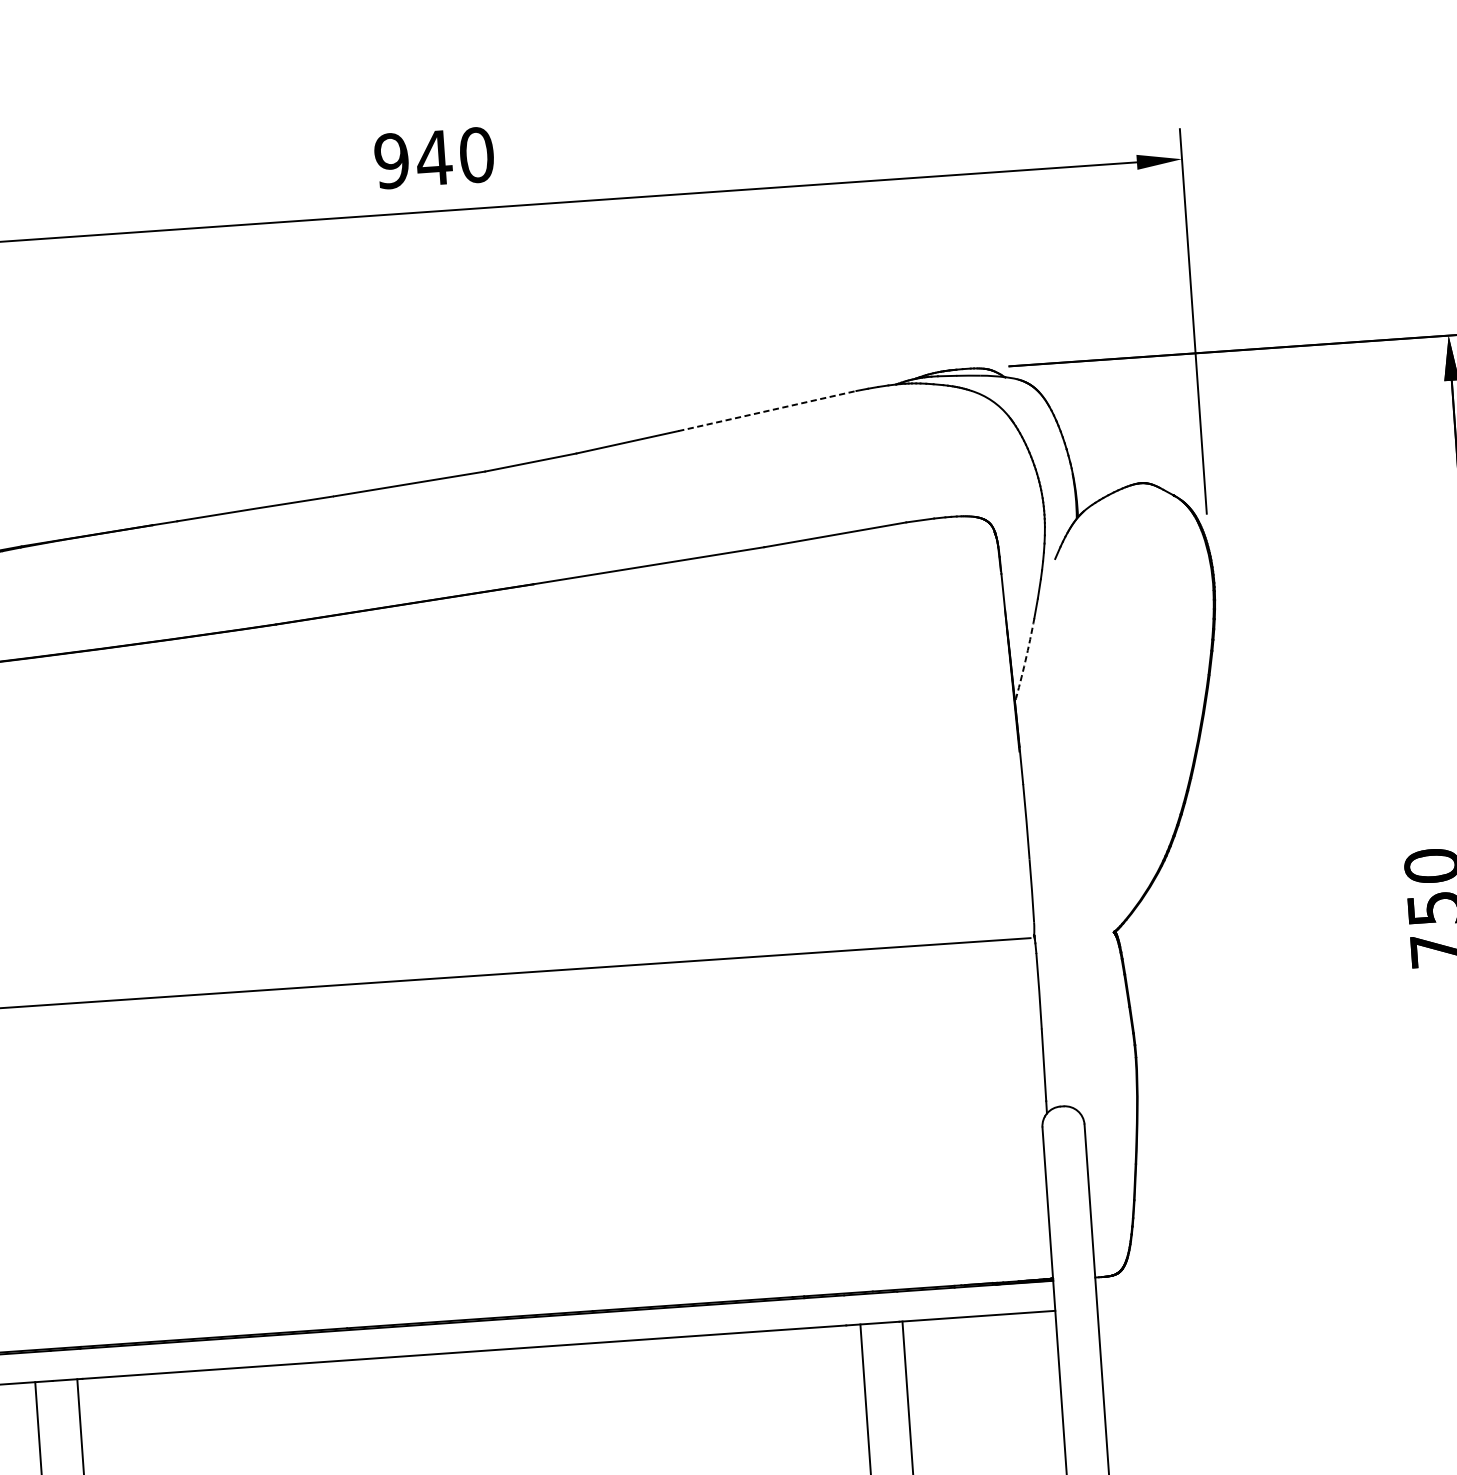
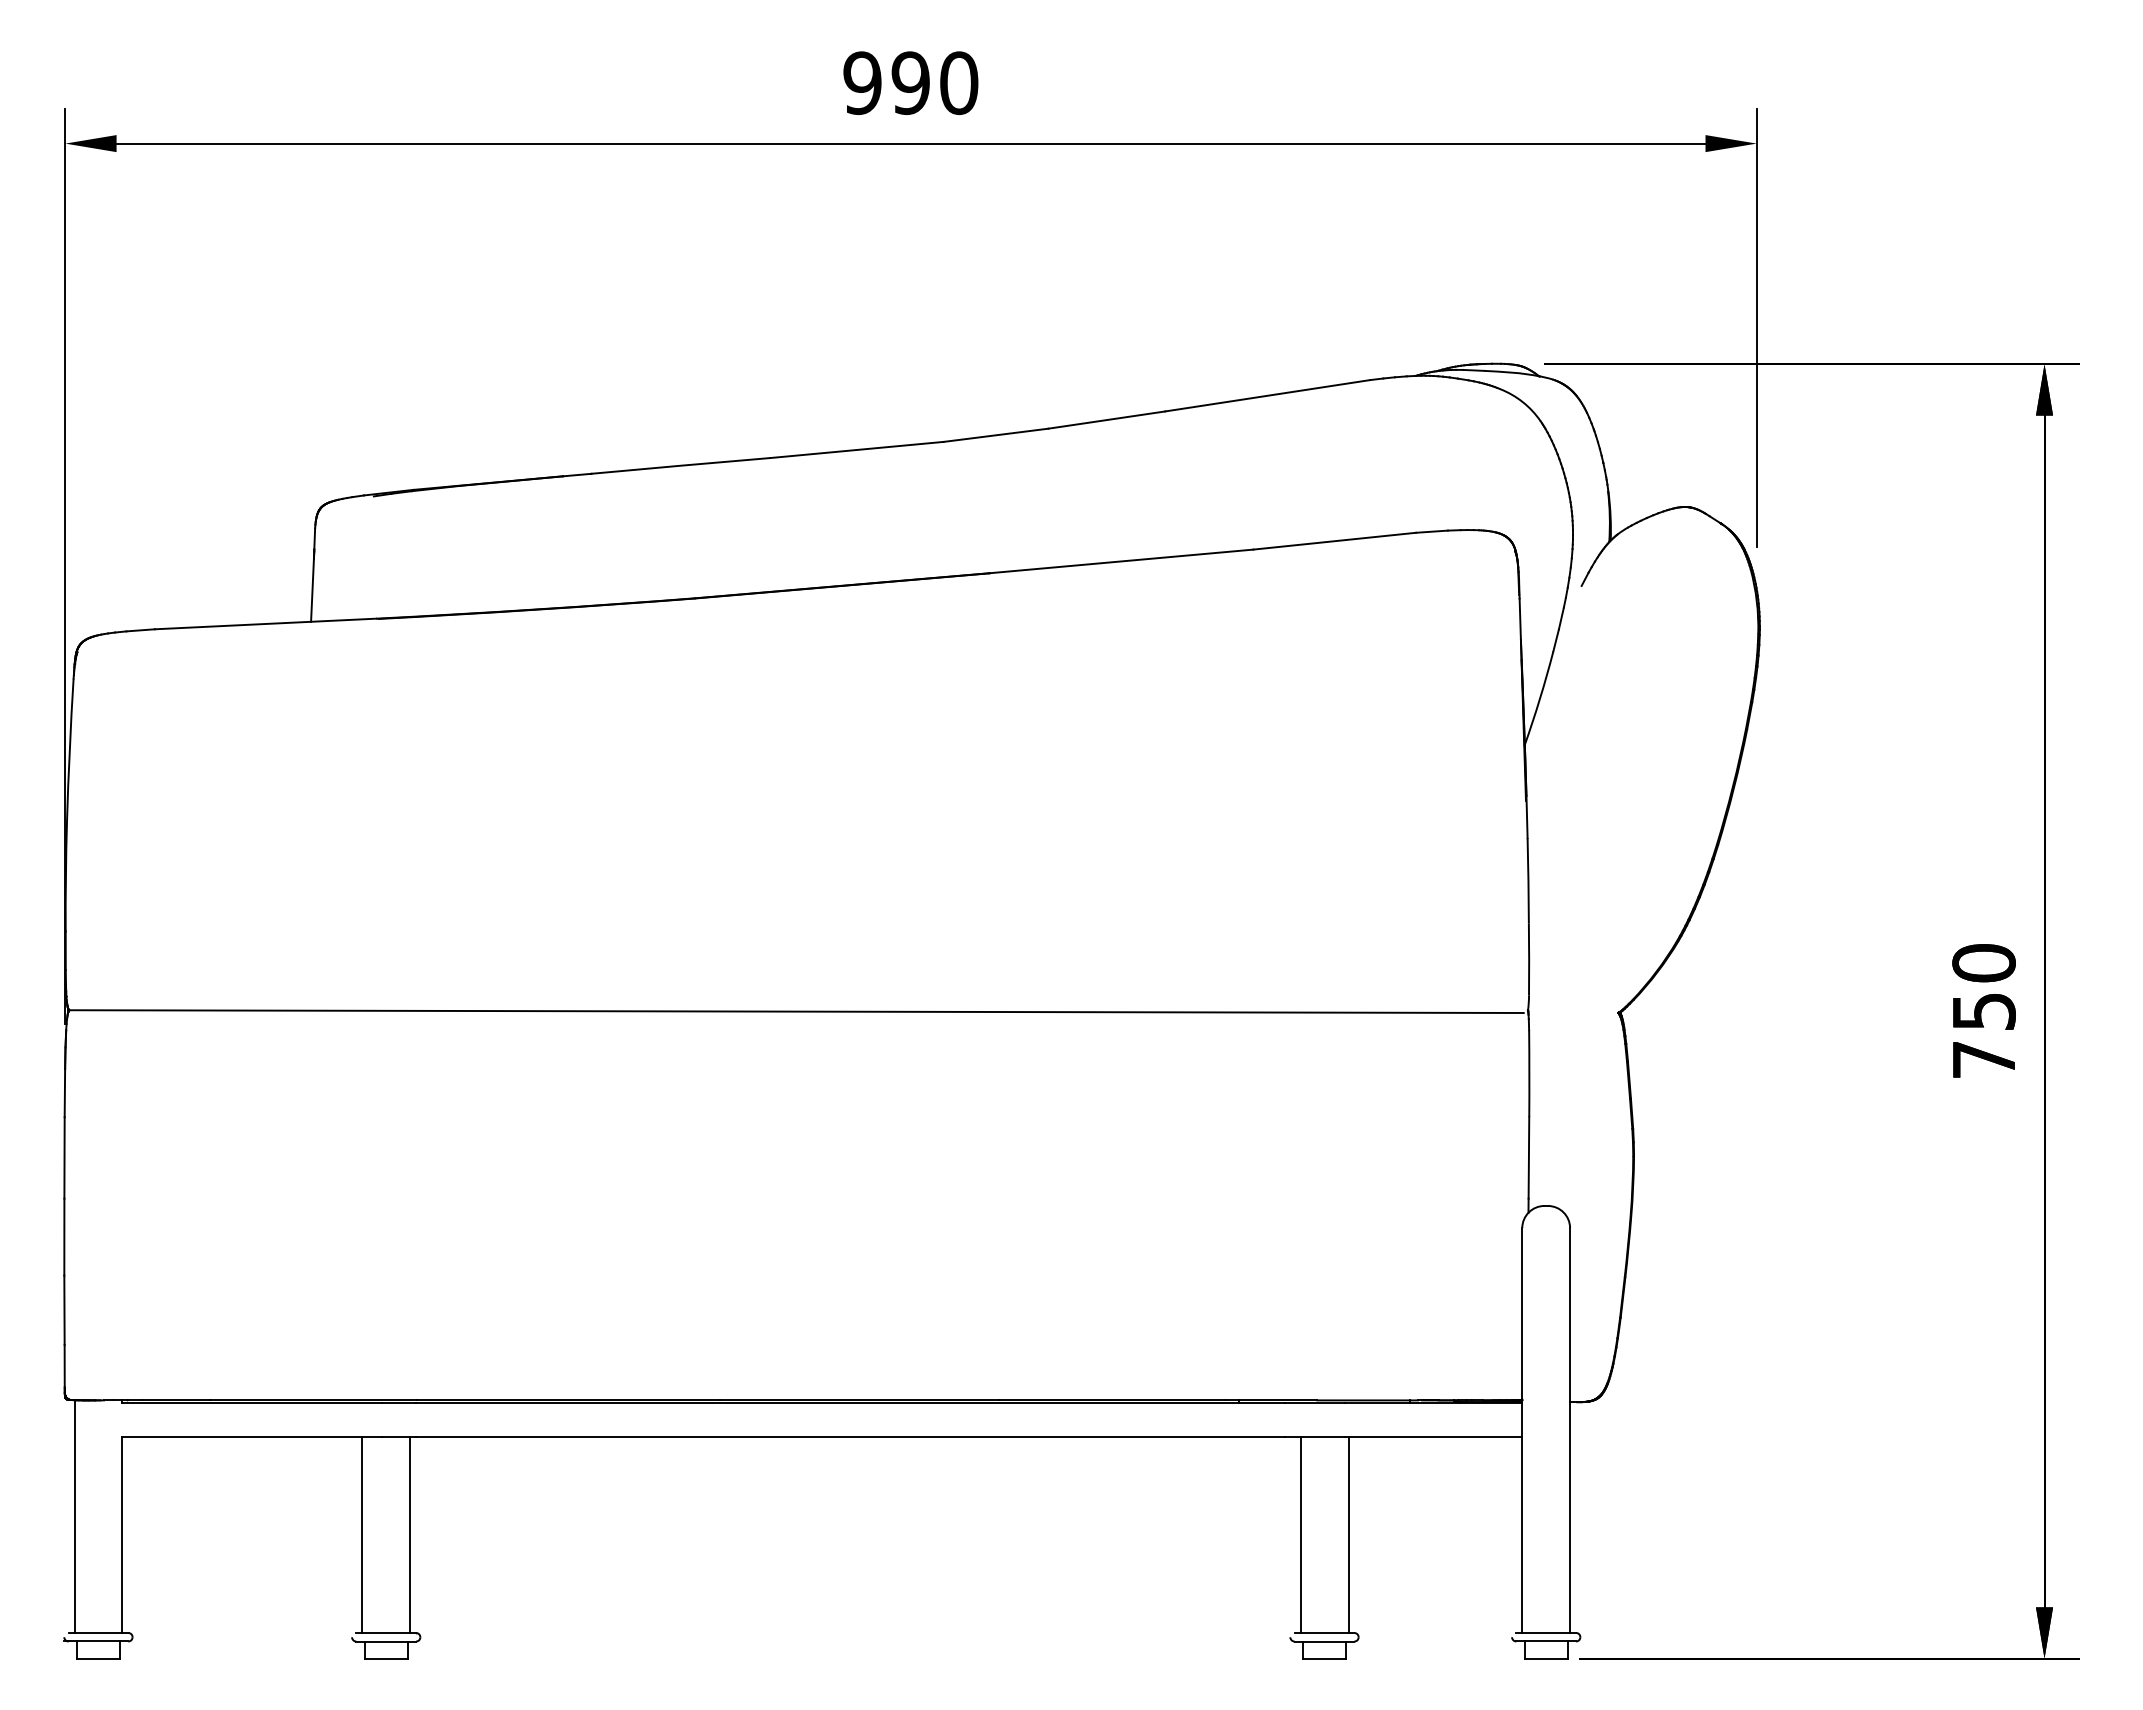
text: (434, 158) -> (910, 83), 940 -> 990
line: (767, 410) -> (1267, 395), dashed -> solid
arc: (1025, 661) -> (1539, 699), dashed -> solid

